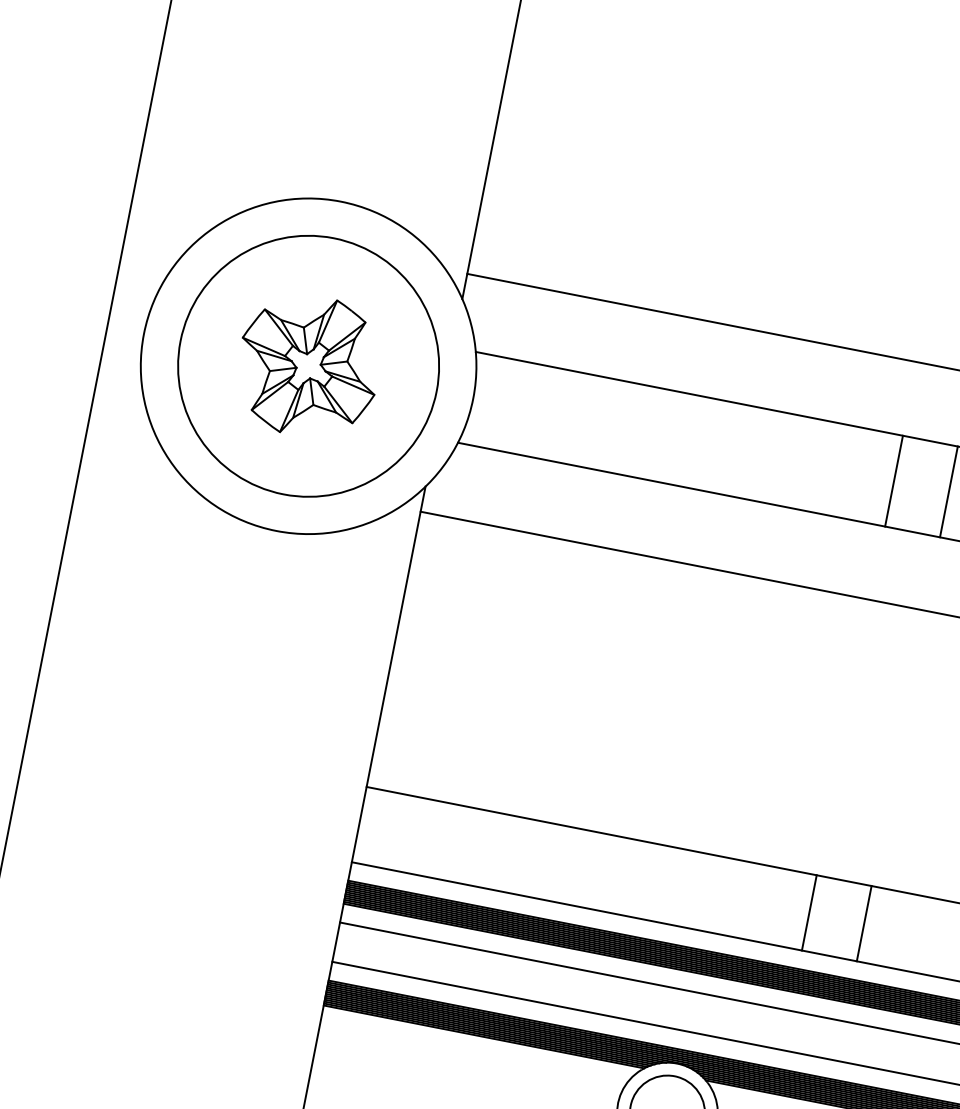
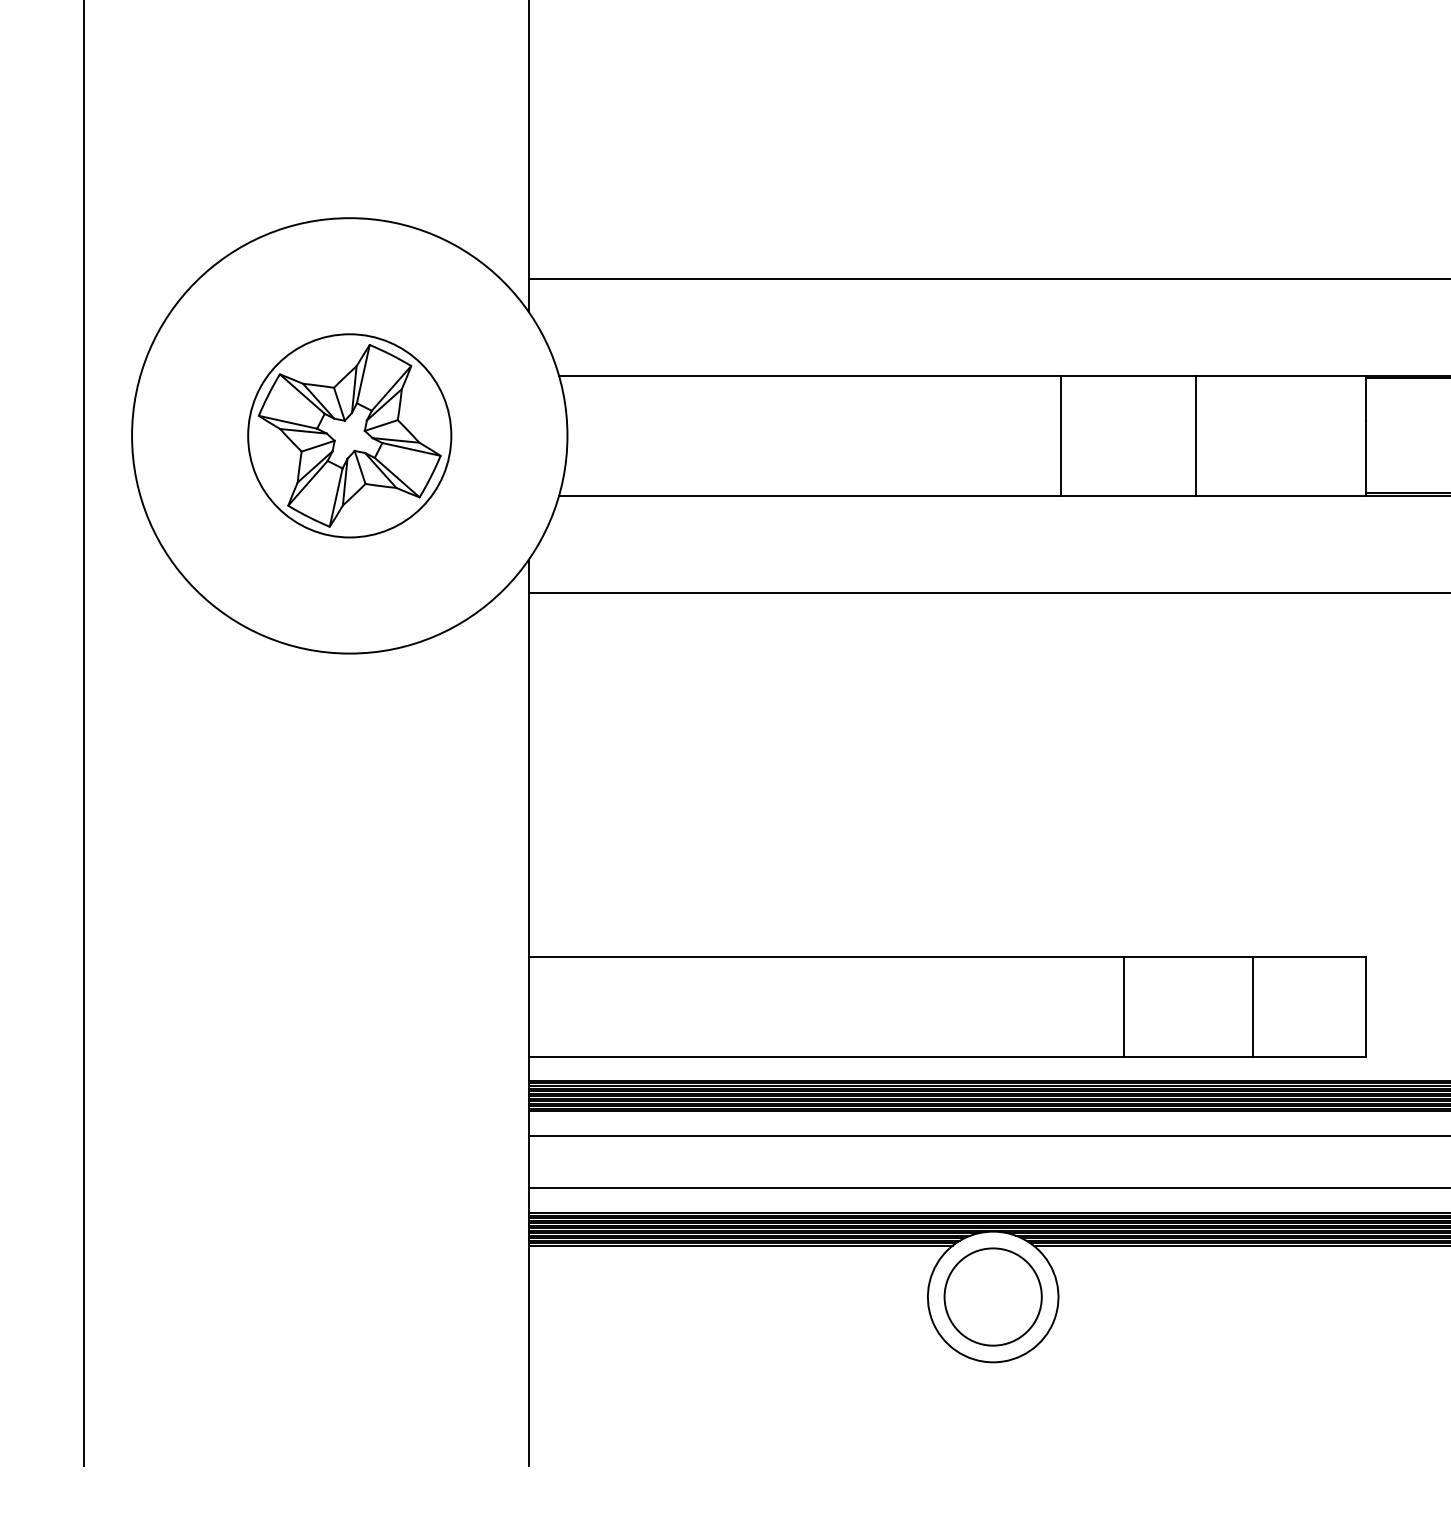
circle: (308, 365) -> (349, 435), size x0.6
line: (893, 480) -> (1060, 435), moved
line: (864, 923) -> (1253, 1006), moved

